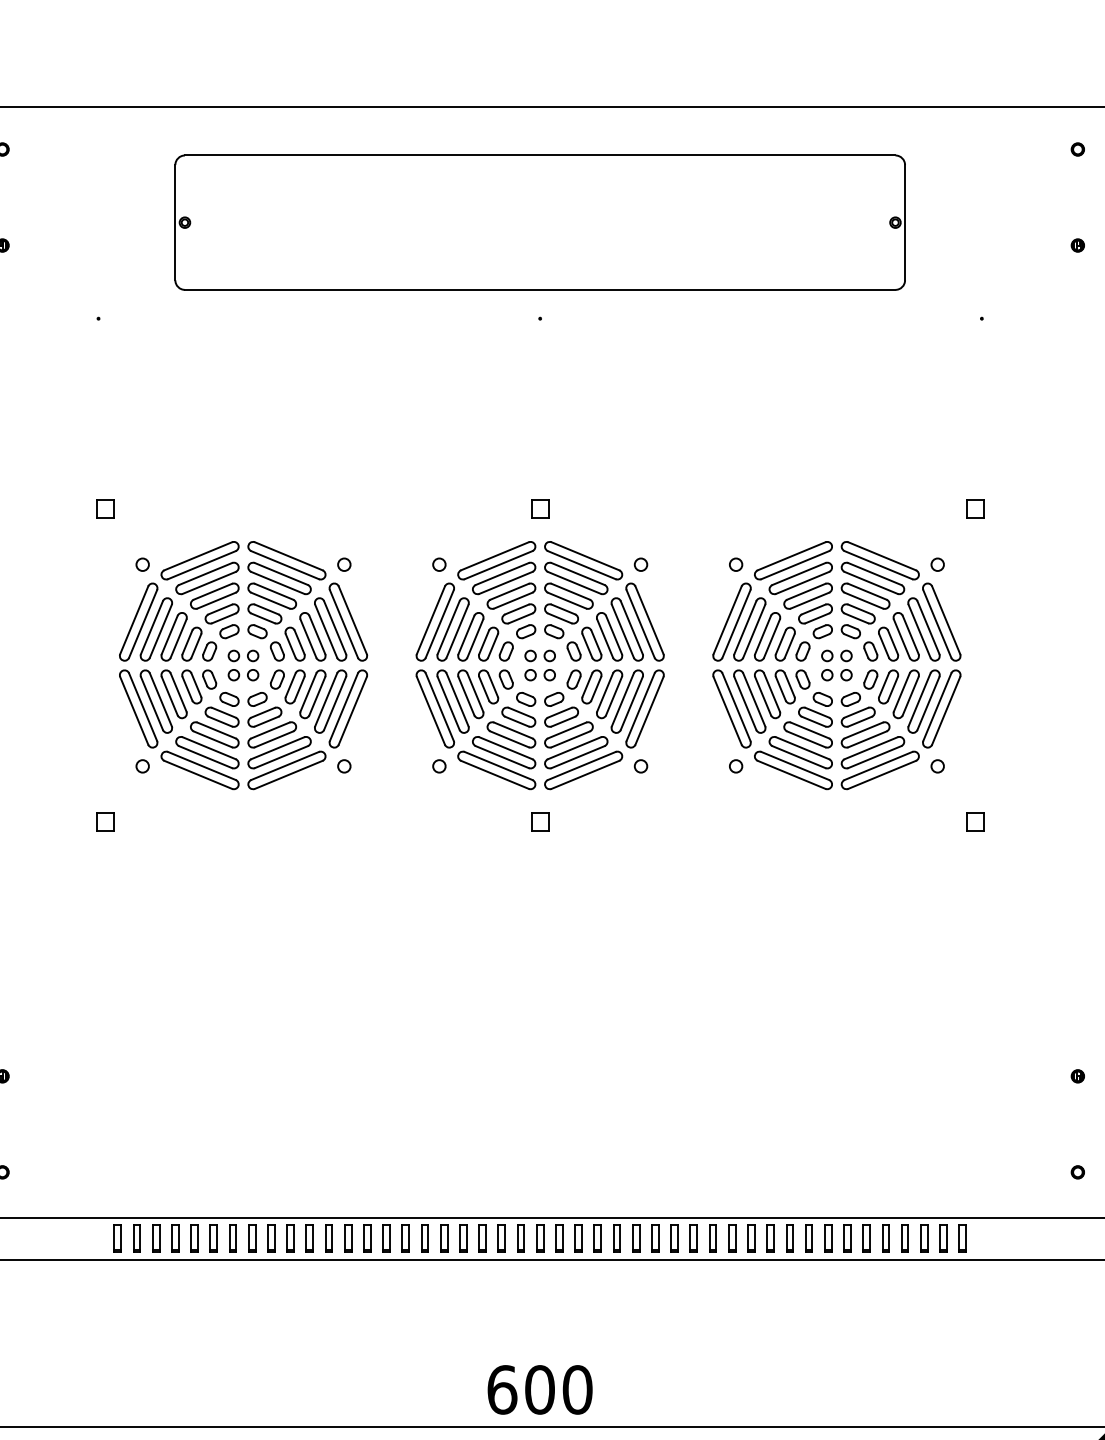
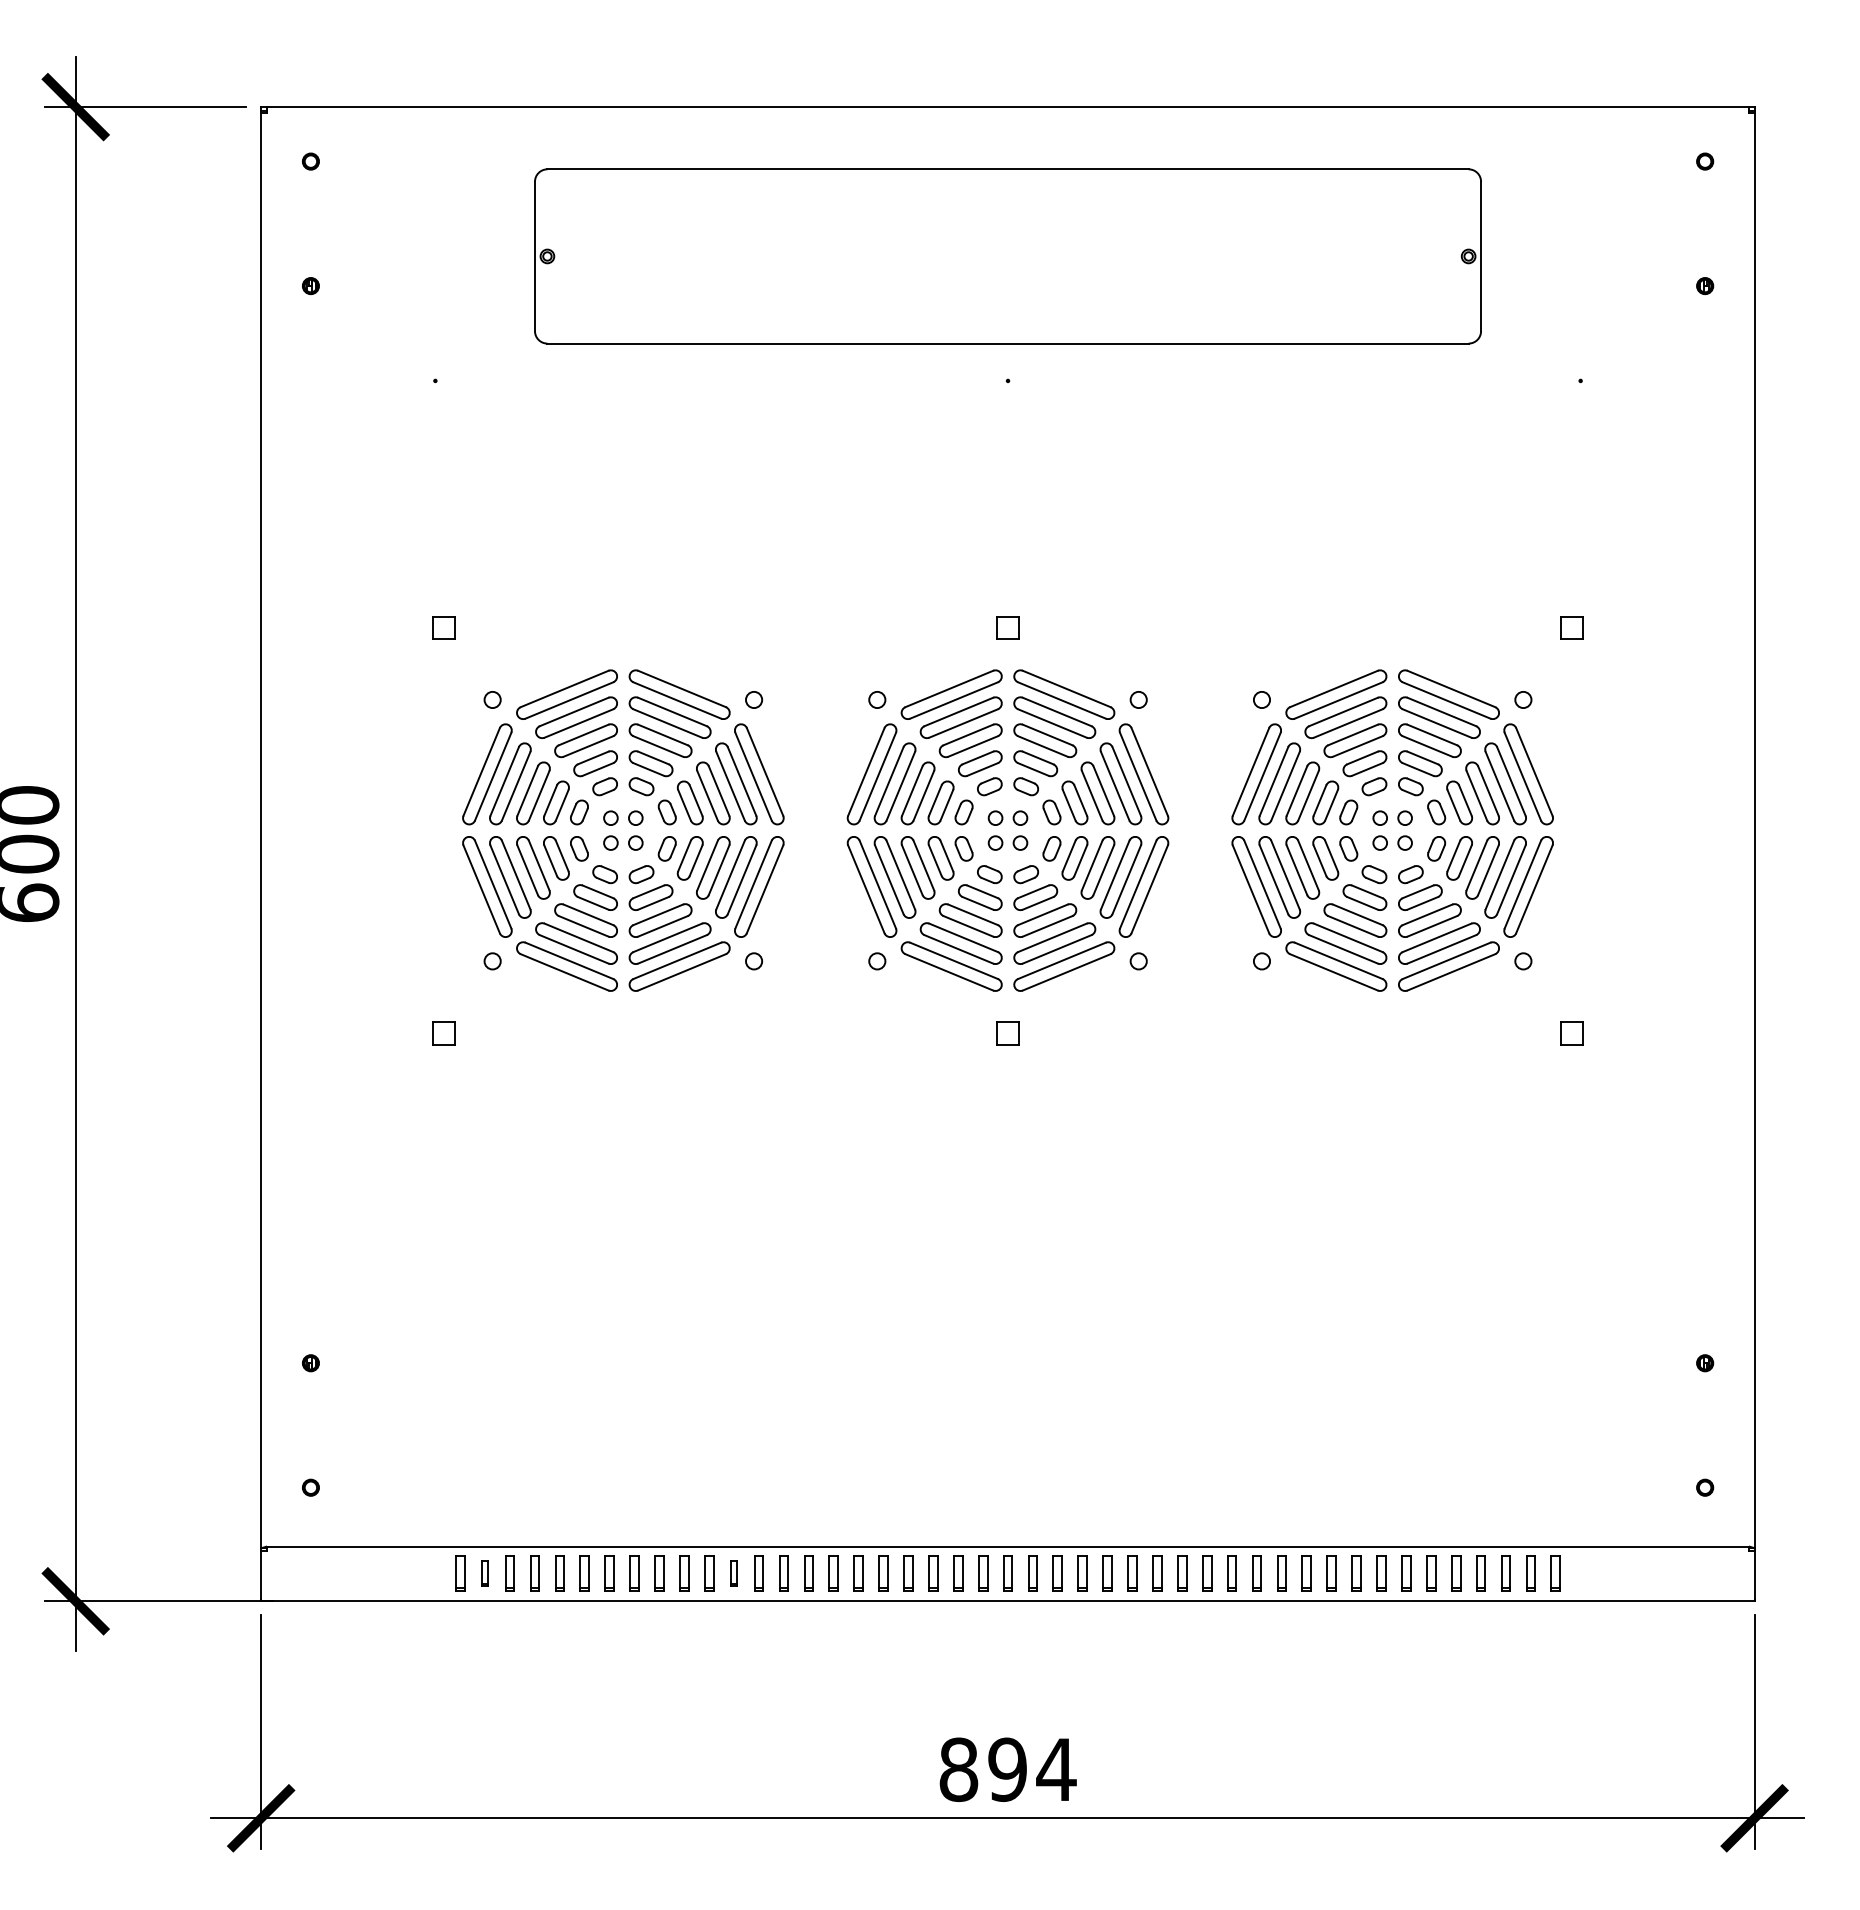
part: (137, 1238) -> (485, 1573), size x0.7
part: (329, 1238) -> (734, 1573), size x0.7
text: (539, 1389) -> (1007, 1769), 600 -> 894

